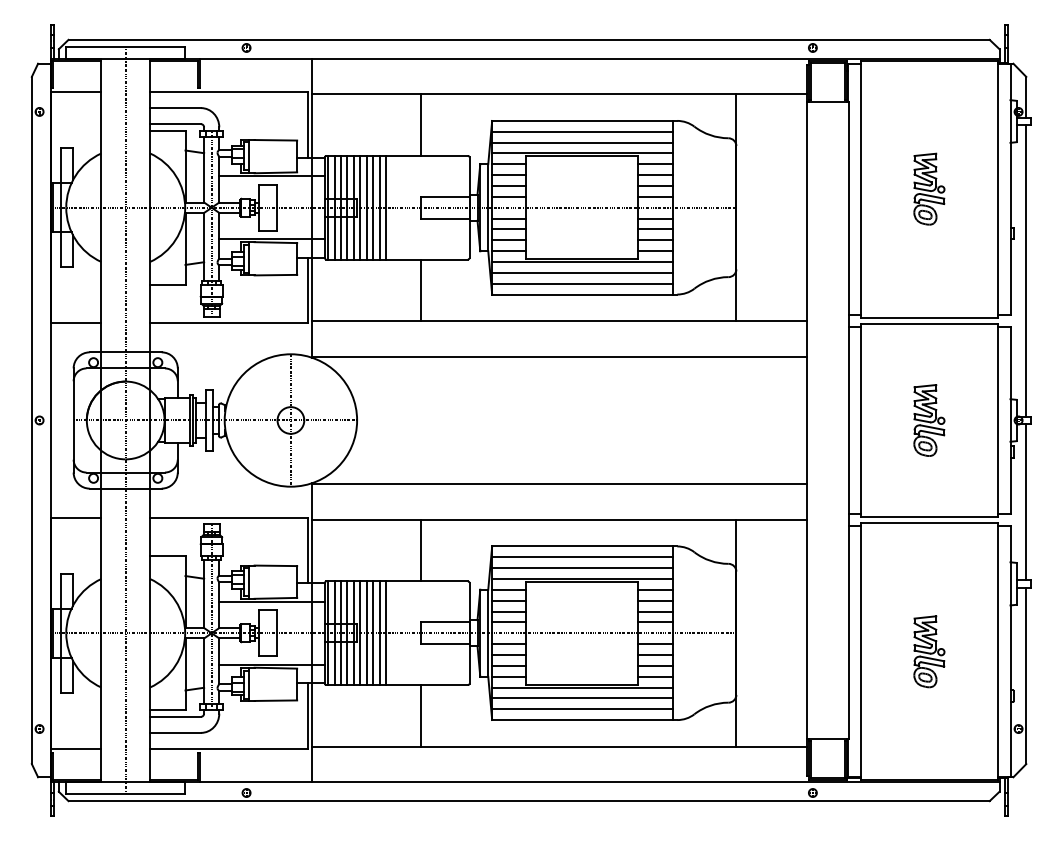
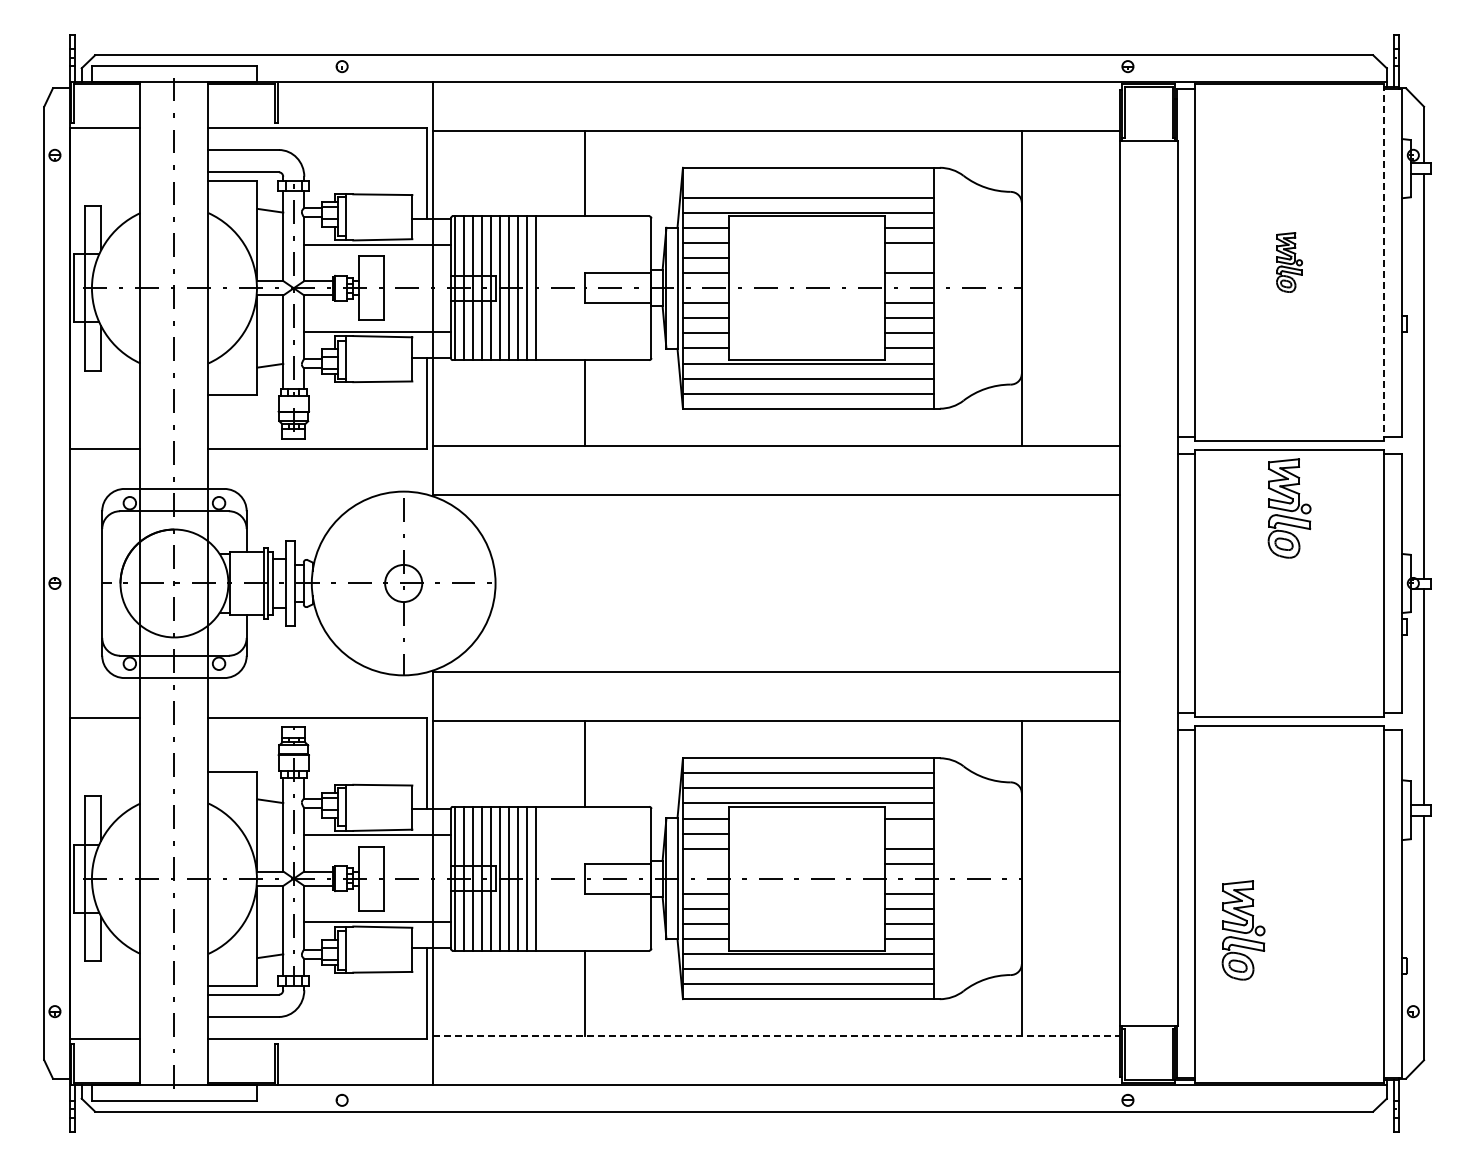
line: (582, 131) -> (808, 182), removed
line: (655, 186) -> (909, 258), removed
part: (929, 189) -> (1289, 262), size x0.6
line: (997, 189) -> (1384, 263), solid -> dashed
part: (929, 420) -> (1289, 508), moved
line: (655, 600) -> (909, 833), removed
line: (508, 622) -> (705, 863), removed
part: (929, 651) -> (1243, 930), moved
line: (560, 746) -> (777, 1036), solid -> dashed

